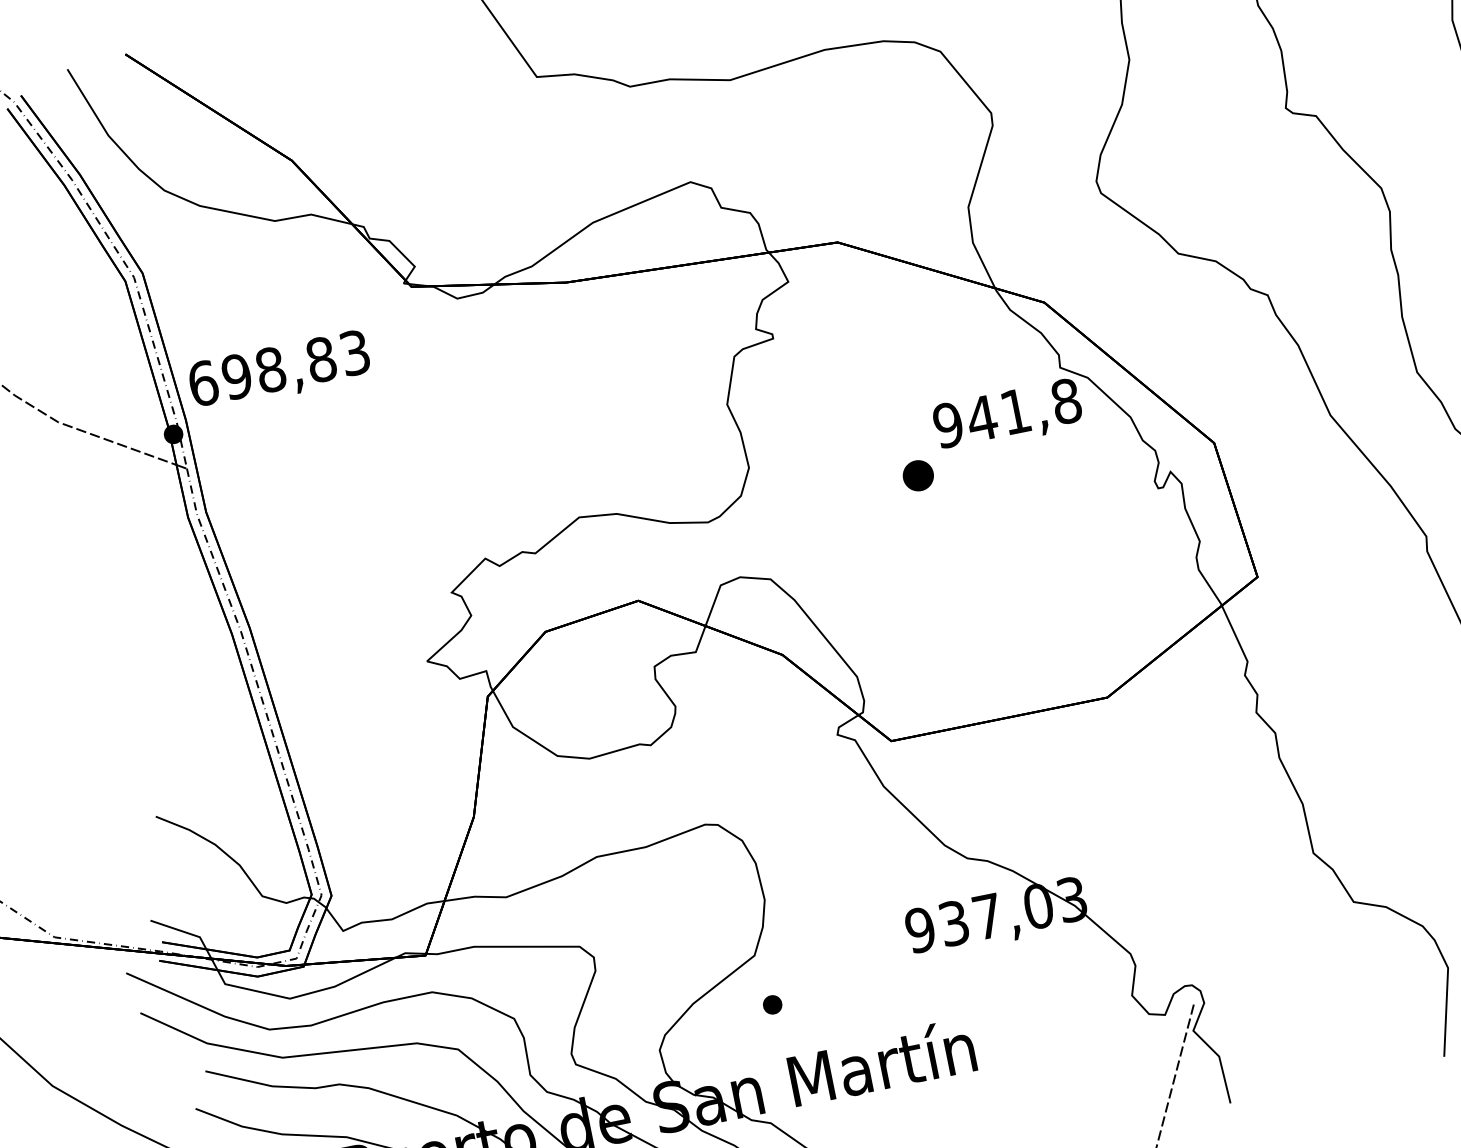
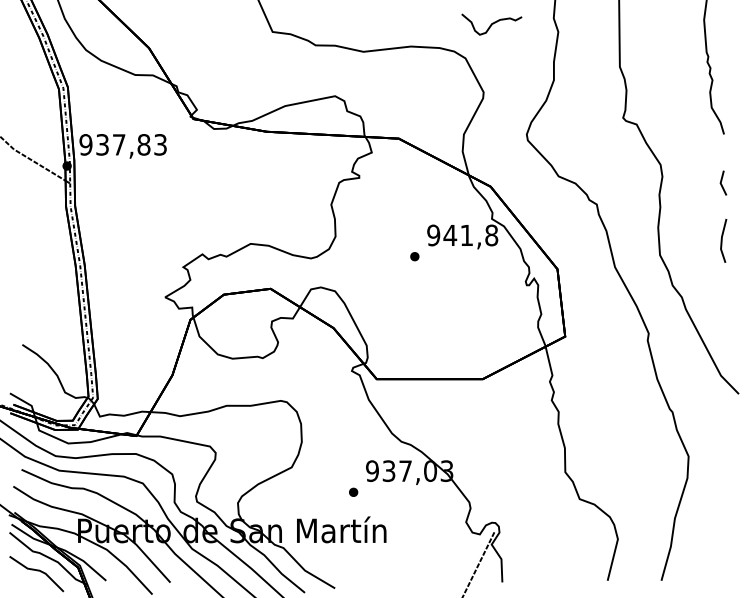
text: (236, 375) -> (102, 144), 698,83 -> 937,83
part: (917, 475) -> (414, 256), size x0.62
part: (772, 1003) -> (353, 491), moved

